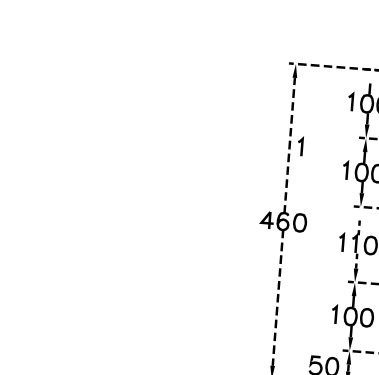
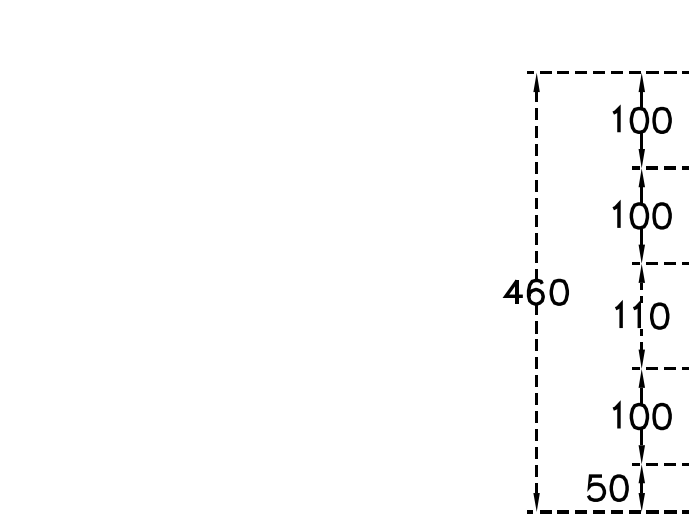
fill: (370, 76) -> (641, 82), added
line: (301, 145) -> (552, 185), removed
fill: (360, 213) -> (641, 272), added

